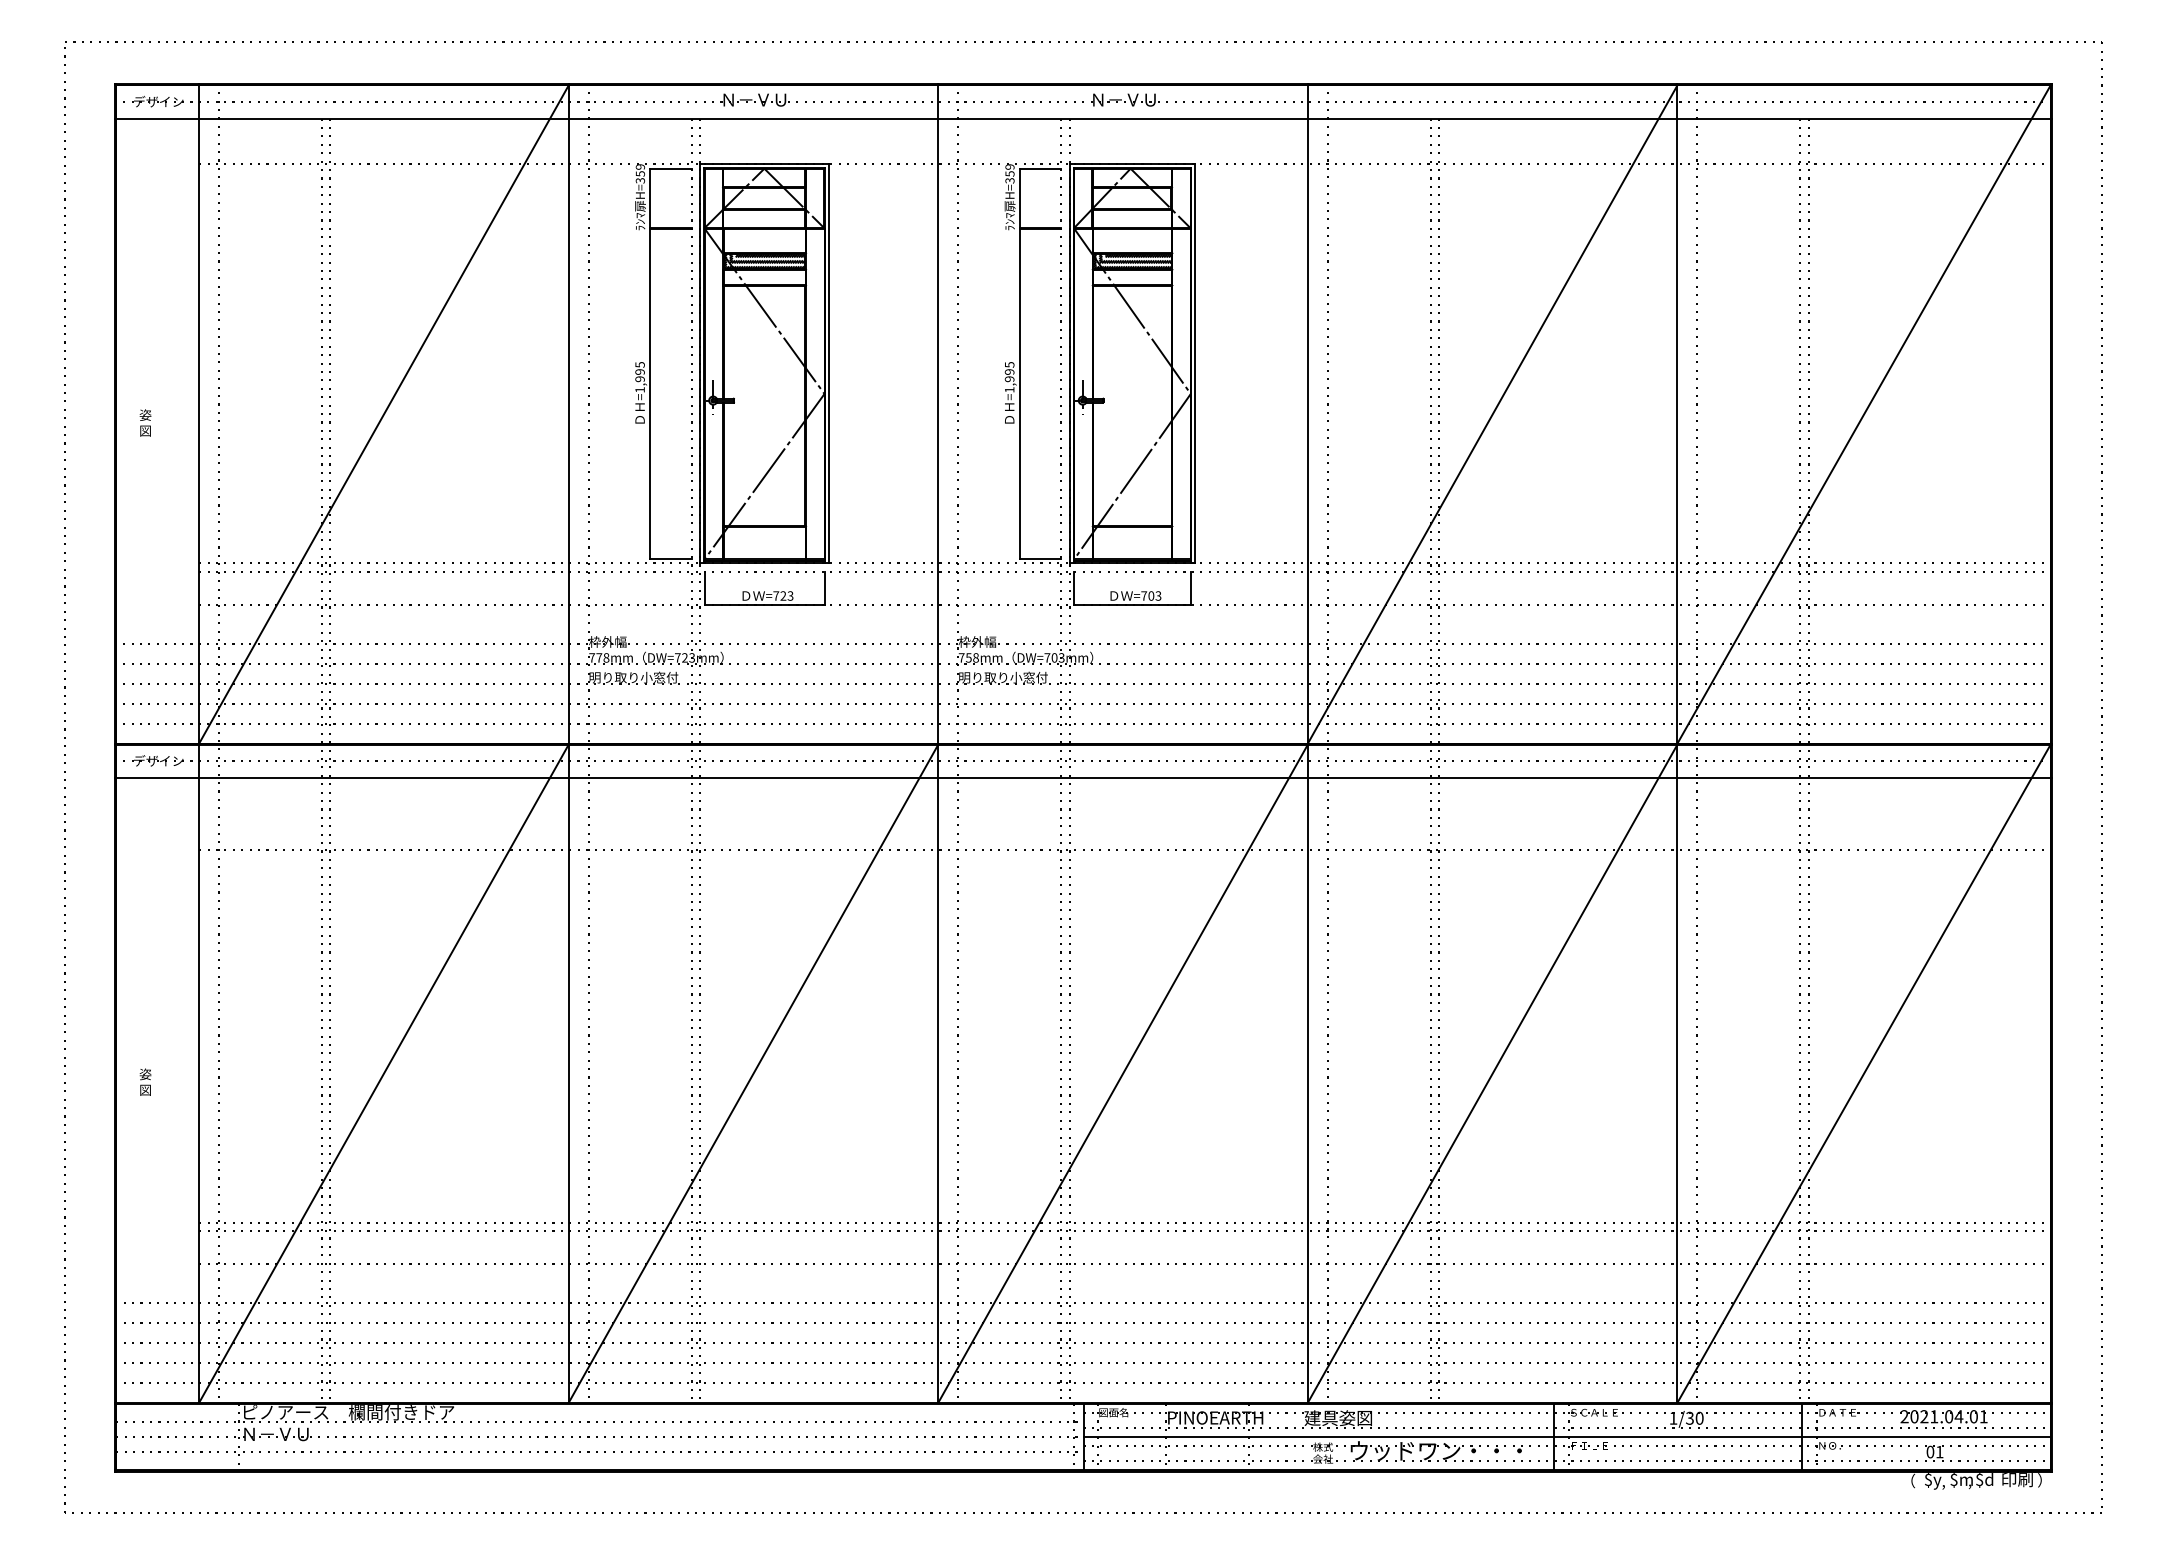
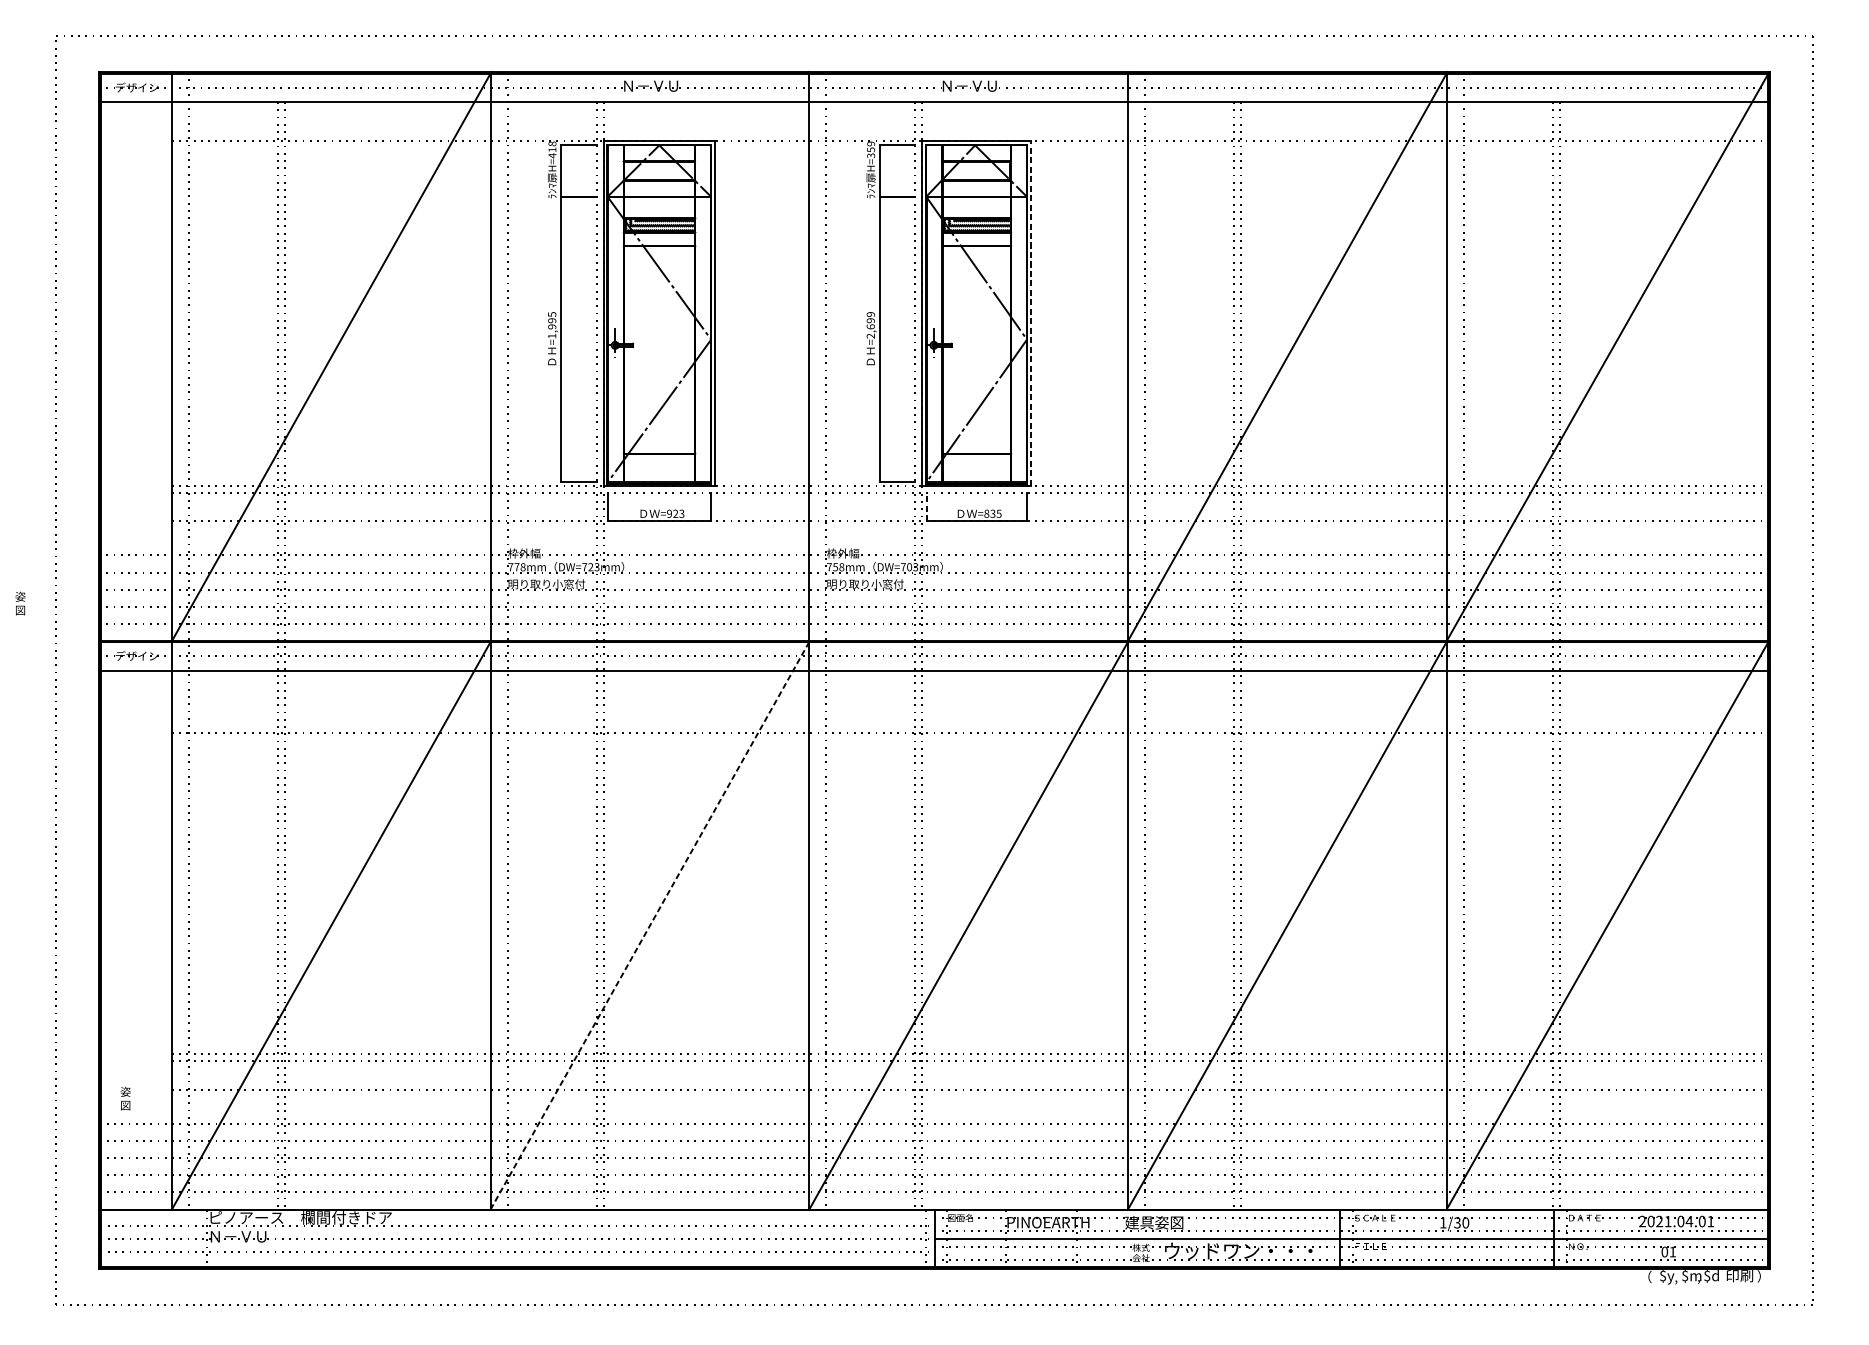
text: (640, 173) -> (552, 149), H=359 -> H=418
line: (1195, 363) -> (1031, 313), solid -> dashed
text: (1009, 377) -> (870, 325), =1,995 -> =2,699
text: (145, 422) -> (20, 603), moved
line: (1074, 588) -> (926, 507), solid -> dashed
text: (776, 595) -> (669, 513), =723 -> =923
text: (1151, 595) -> (993, 513), =703 -> =835
line: (753, 1074) -> (649, 926), solid -> dashed
text: (145, 1081) -> (125, 1098), moved

